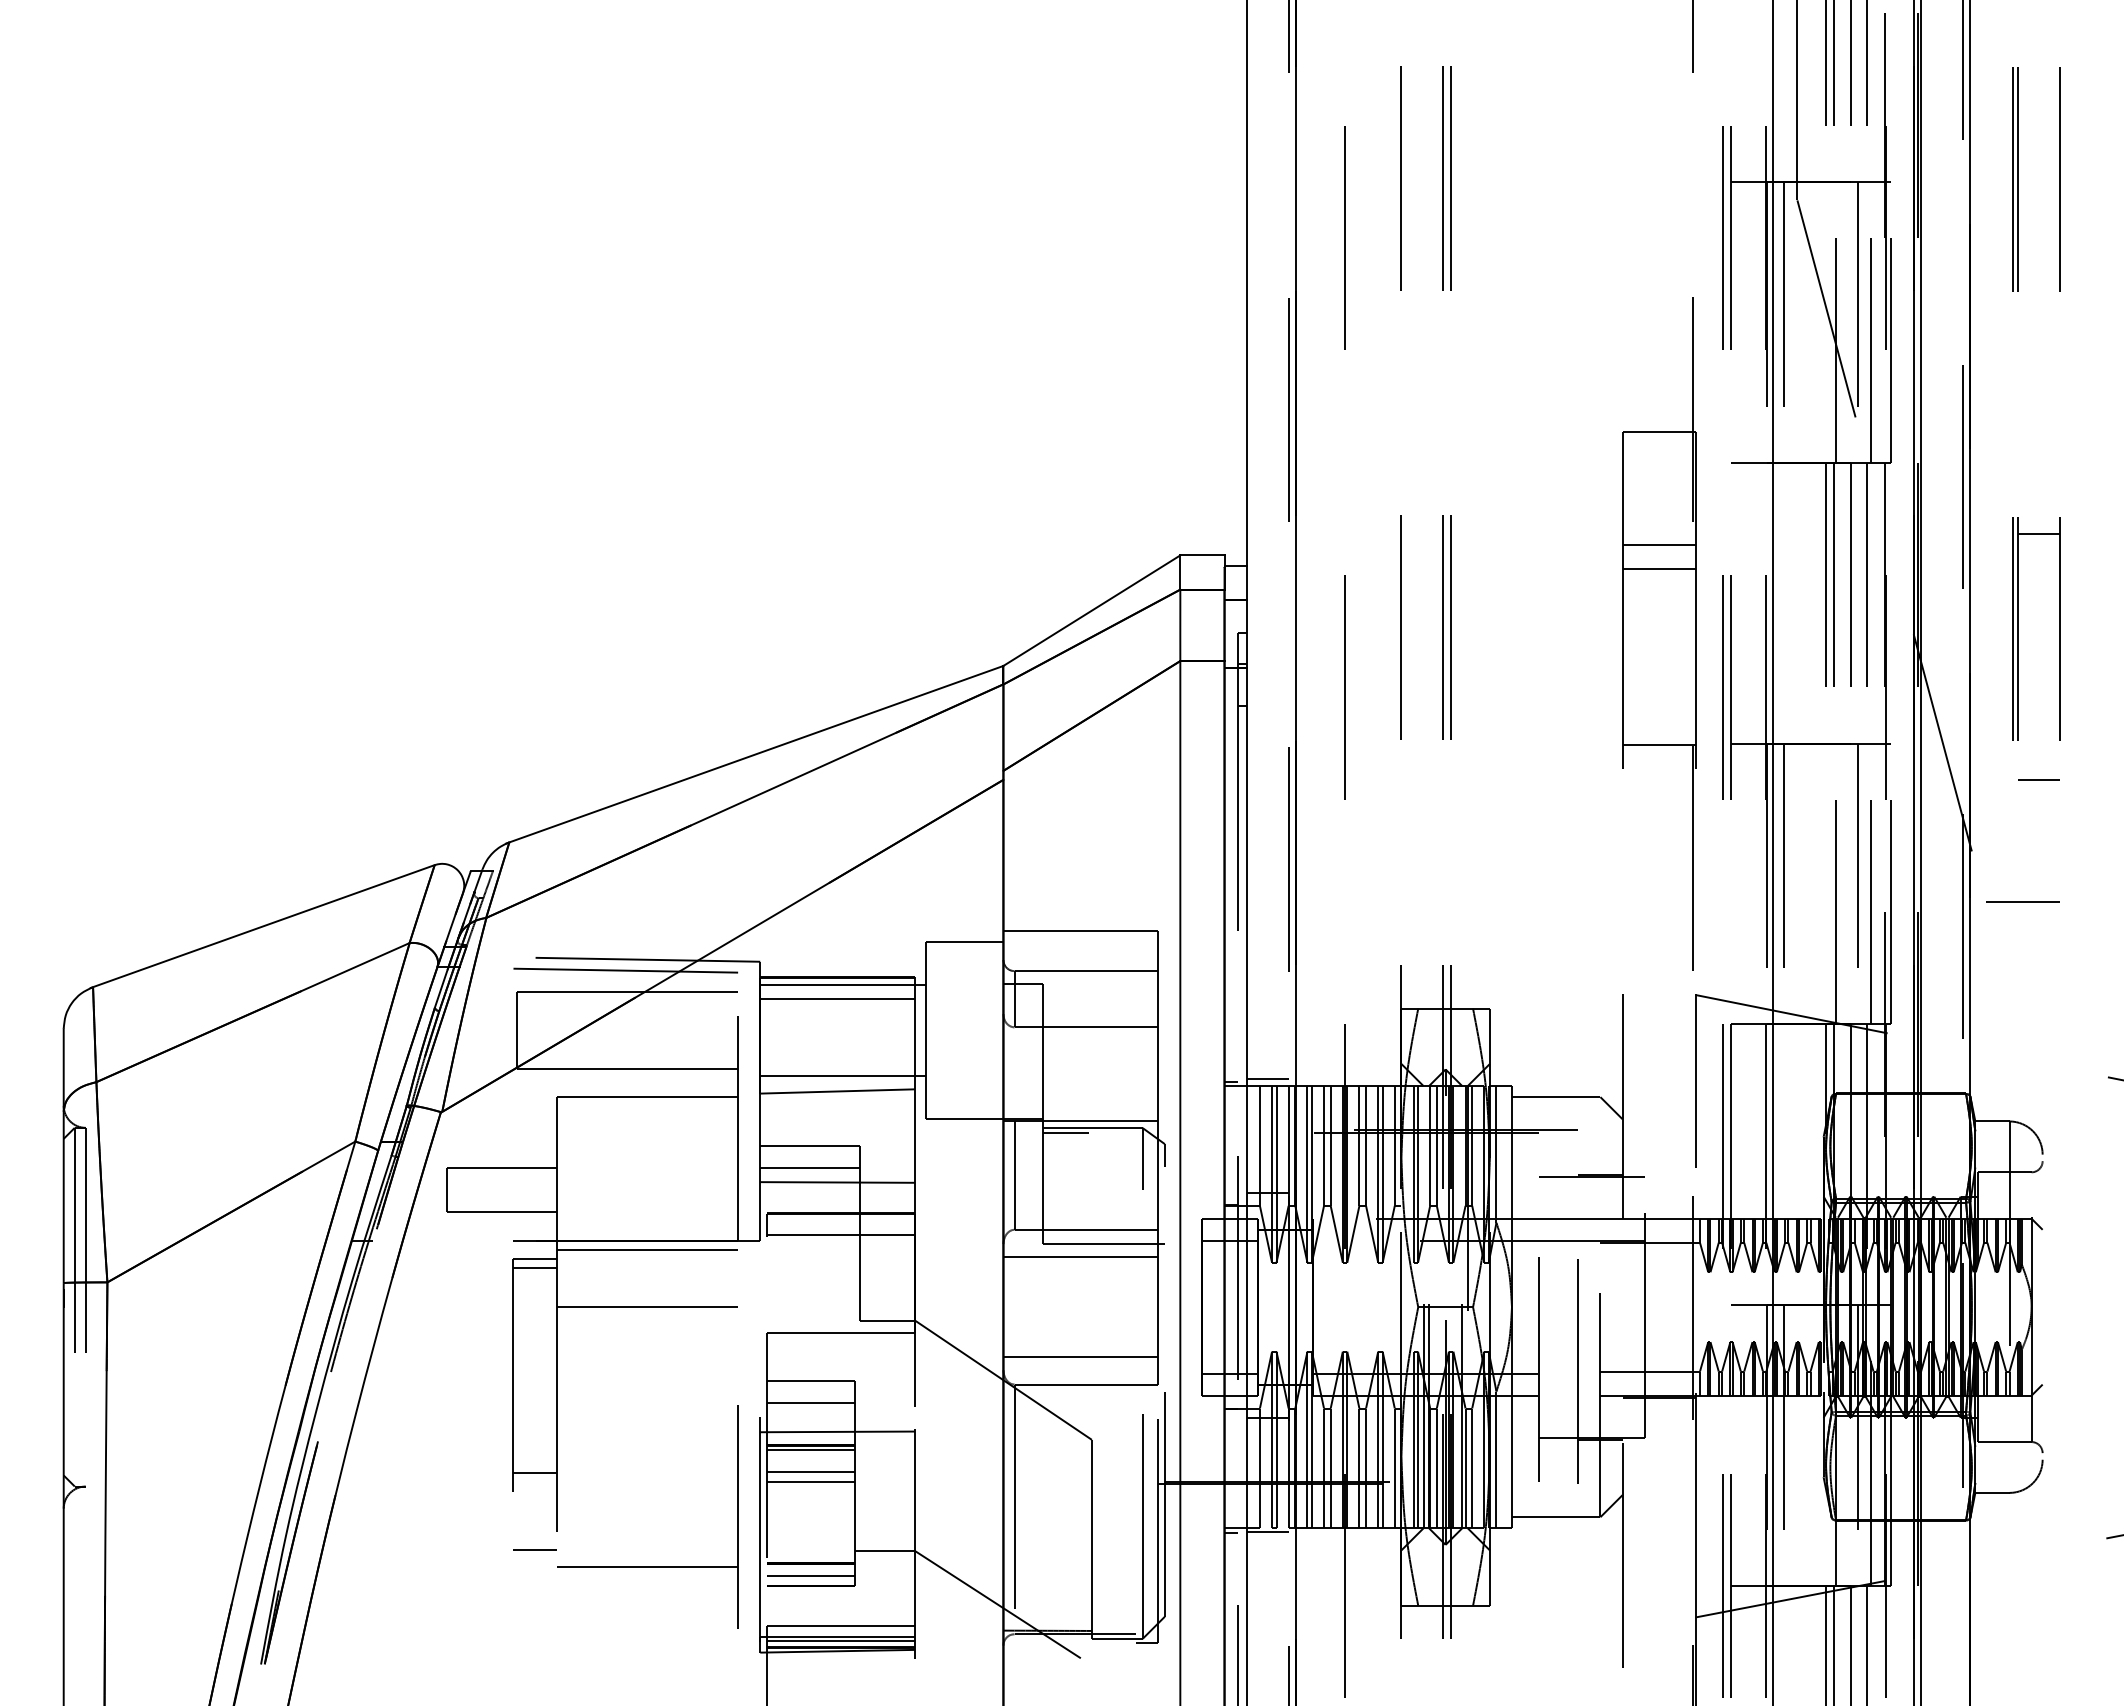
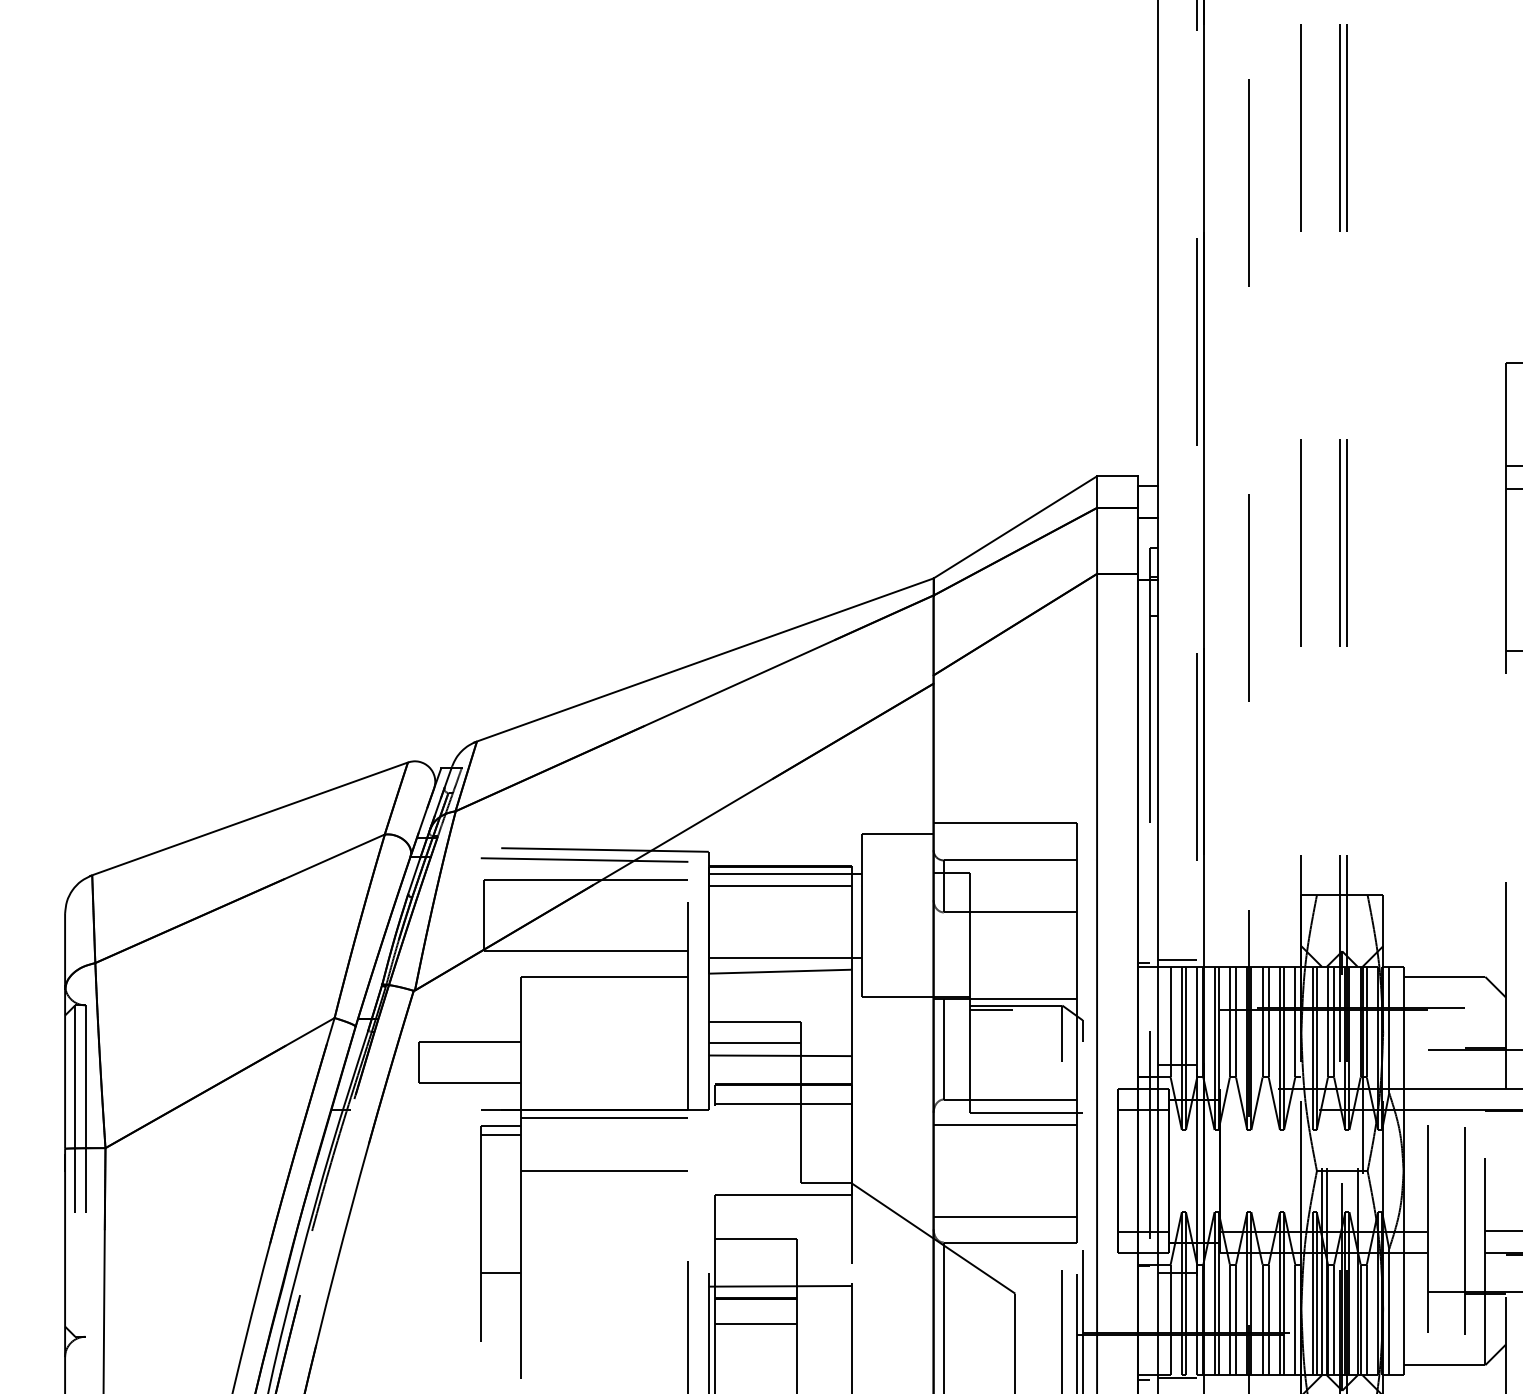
line: (810, 1403) -> (755, 1260), removed
line: (810, 1449) -> (755, 1302), removed
line: (535, 1473) -> (501, 1273), moved
line: (810, 1481) -> (755, 1332), removed

